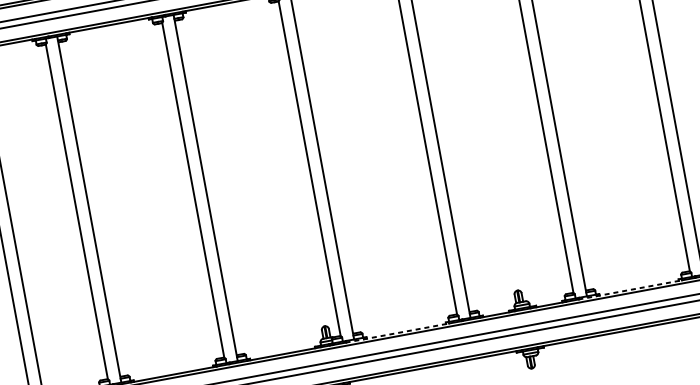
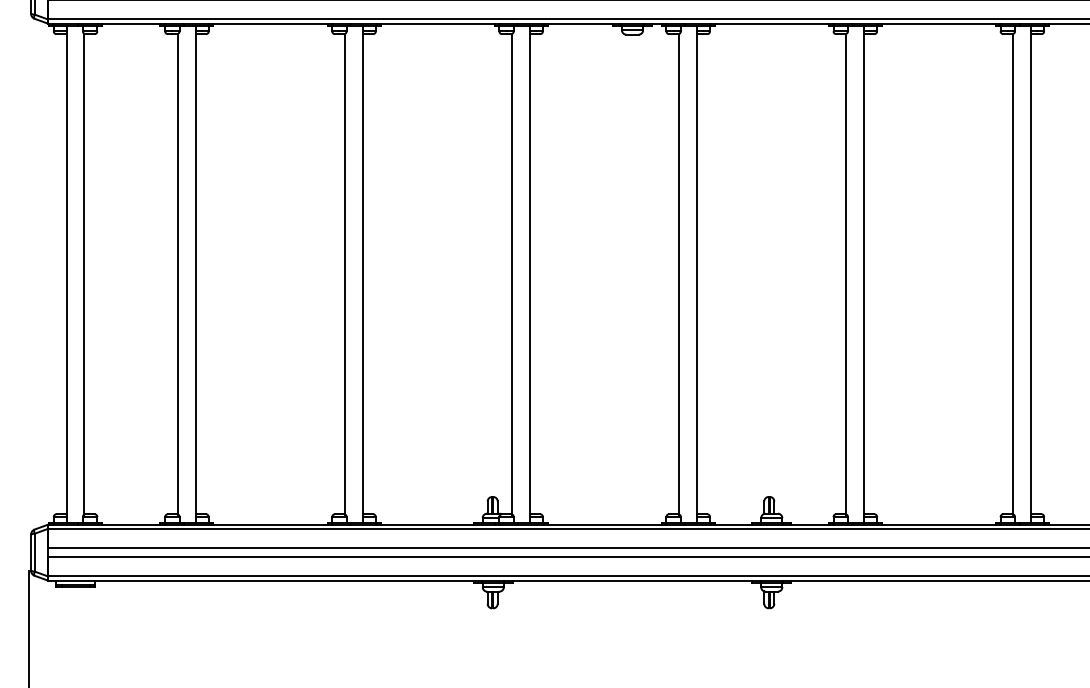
line: (630, 289) -> (926, 524), dashed -> solid
line: (397, 332) -> (592, 524), dashed -> solid

